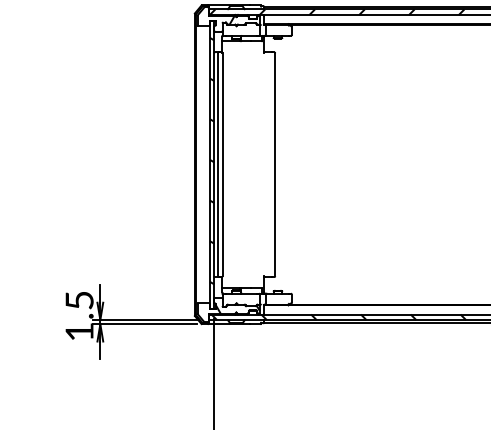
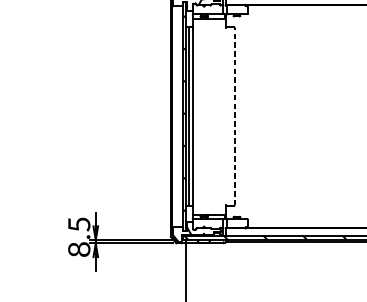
line: (275, 164) -> (234, 116), solid -> dashed
text: (79, 331) -> (79, 249), 1.5 -> 8.5

